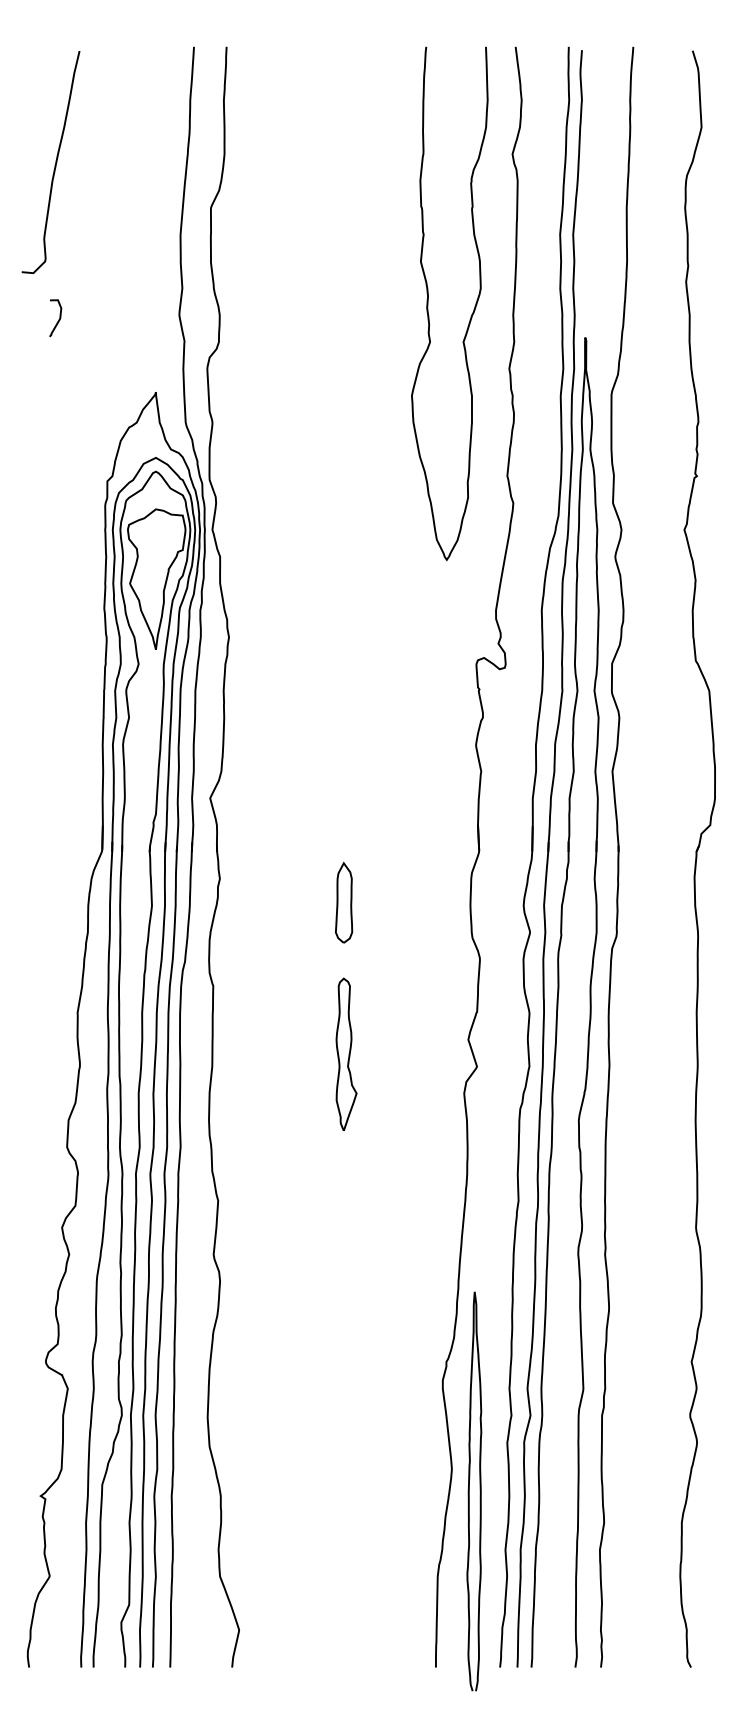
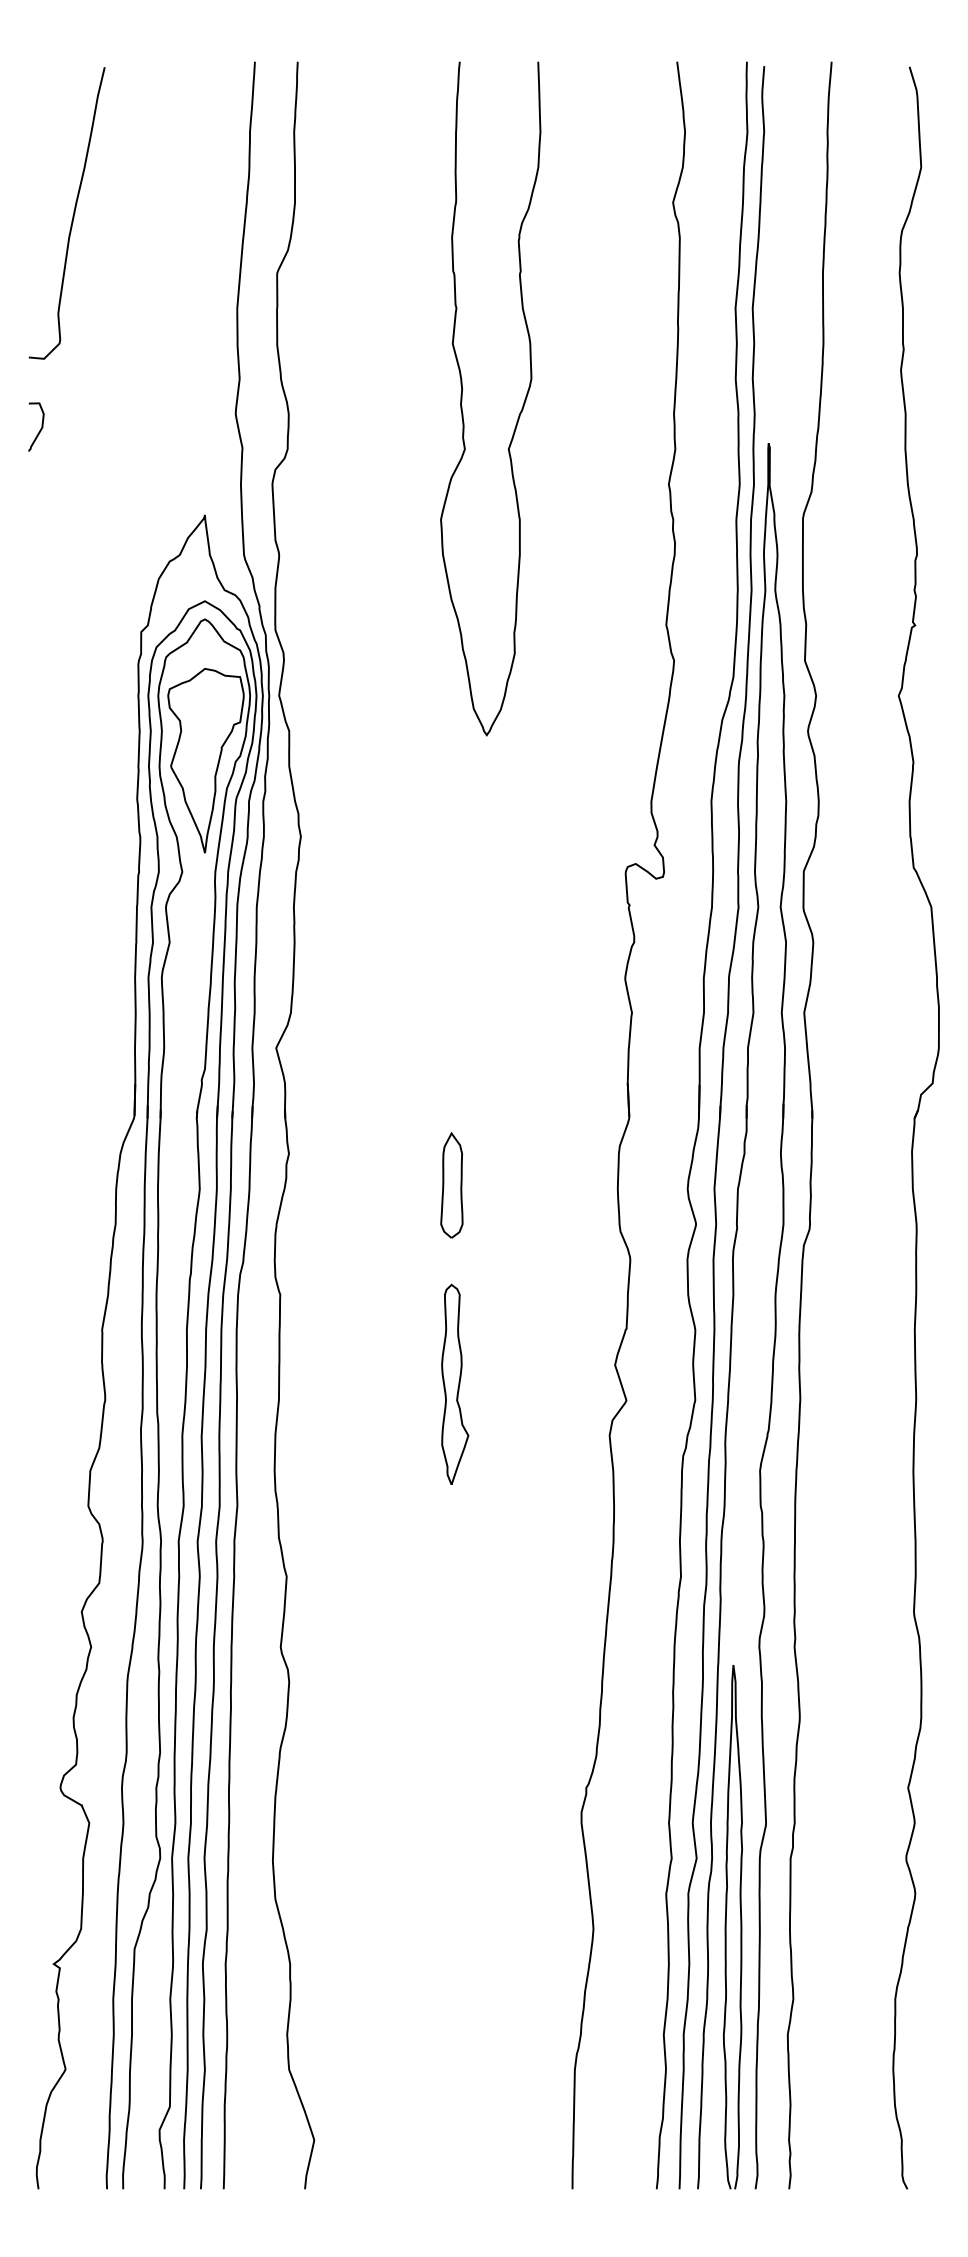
curve: (428, 303) -> (462, 398), moved
curve: (58, 319) -> (40, 428), moved
curve: (469, 1491) -> (726, 1927), moved

